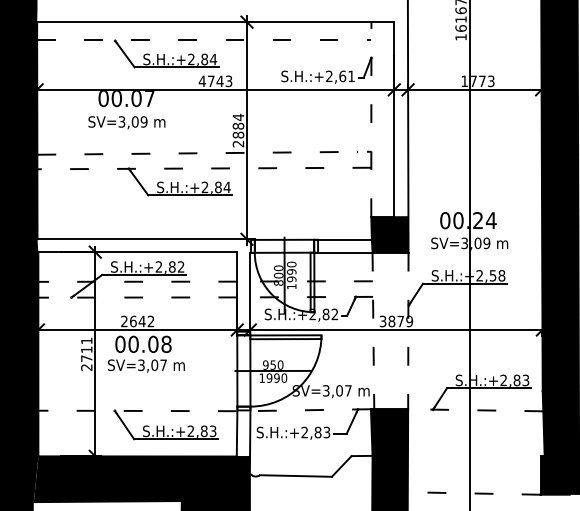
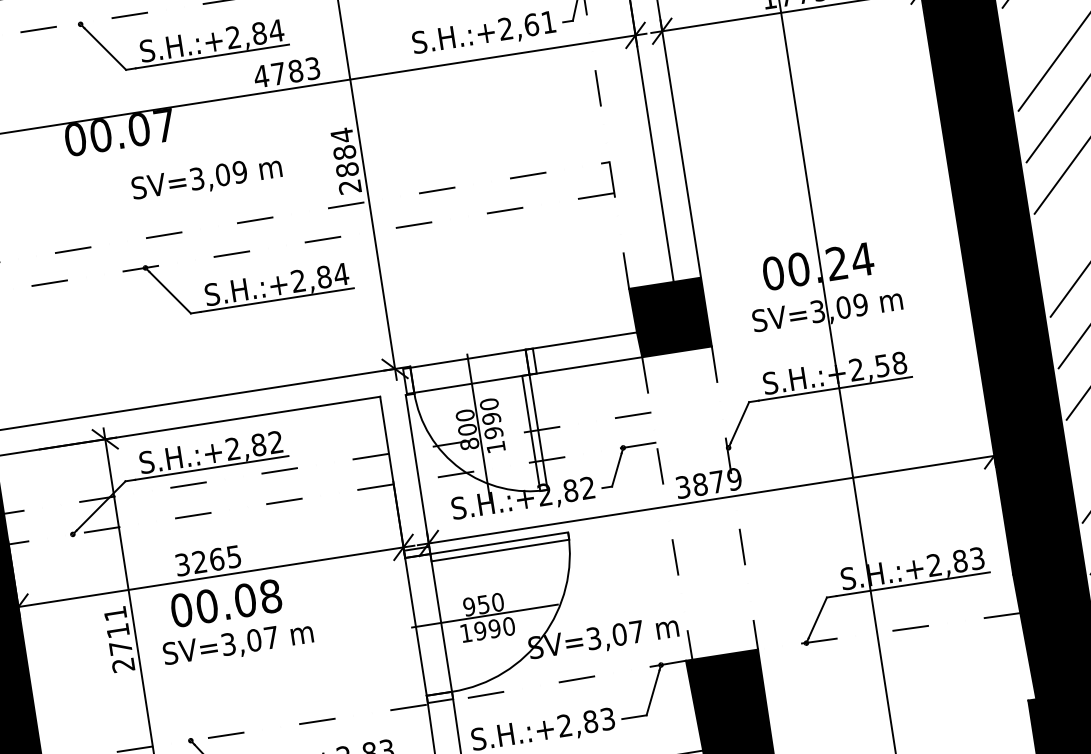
text: (219, 81) -> (294, 71), 4743 -> 4783
text: (126, 122) -> (206, 178), moved
text: (137, 321) -> (207, 560), 2642 -> 3265

